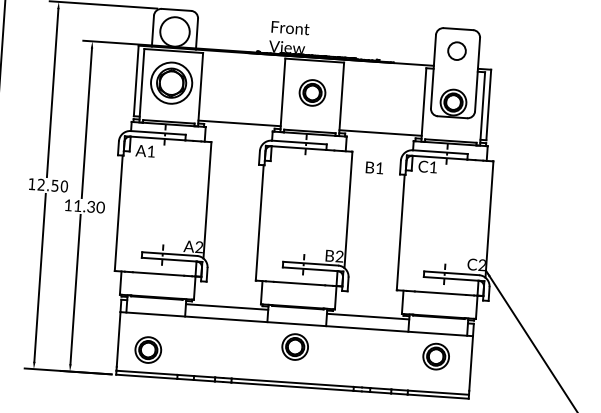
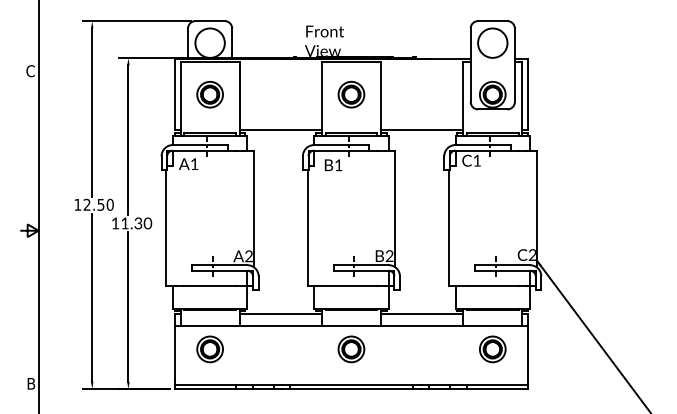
circle: (456, 50) -> (492, 42), size x1.67
part: (170, 83) -> (209, 94), size x0.62
text: (374, 168) -> (333, 165), moved
part: (147, 350) -> (209, 349), moved

